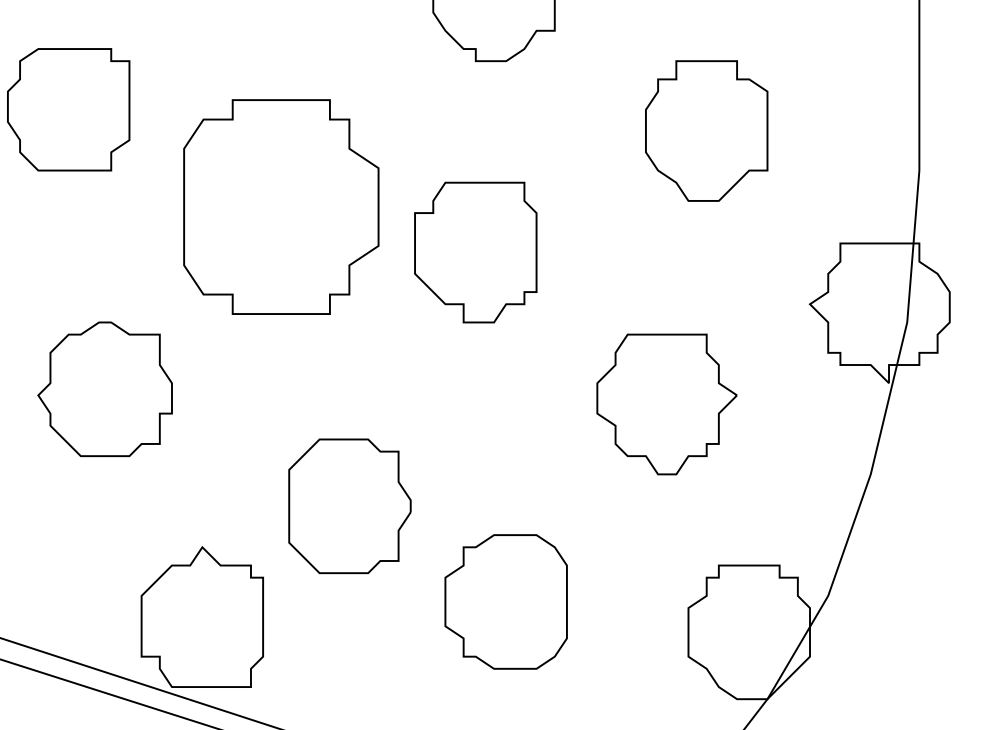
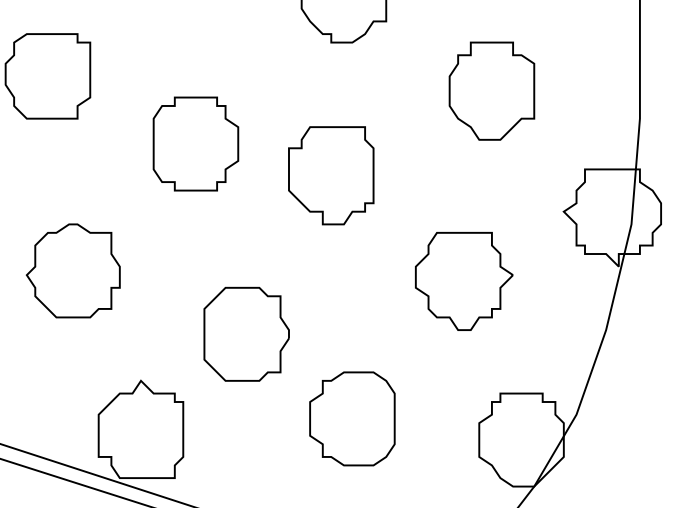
part: (280, 206) -> (195, 143), size x0.62
part: (349, 505) -> (246, 333), moved

